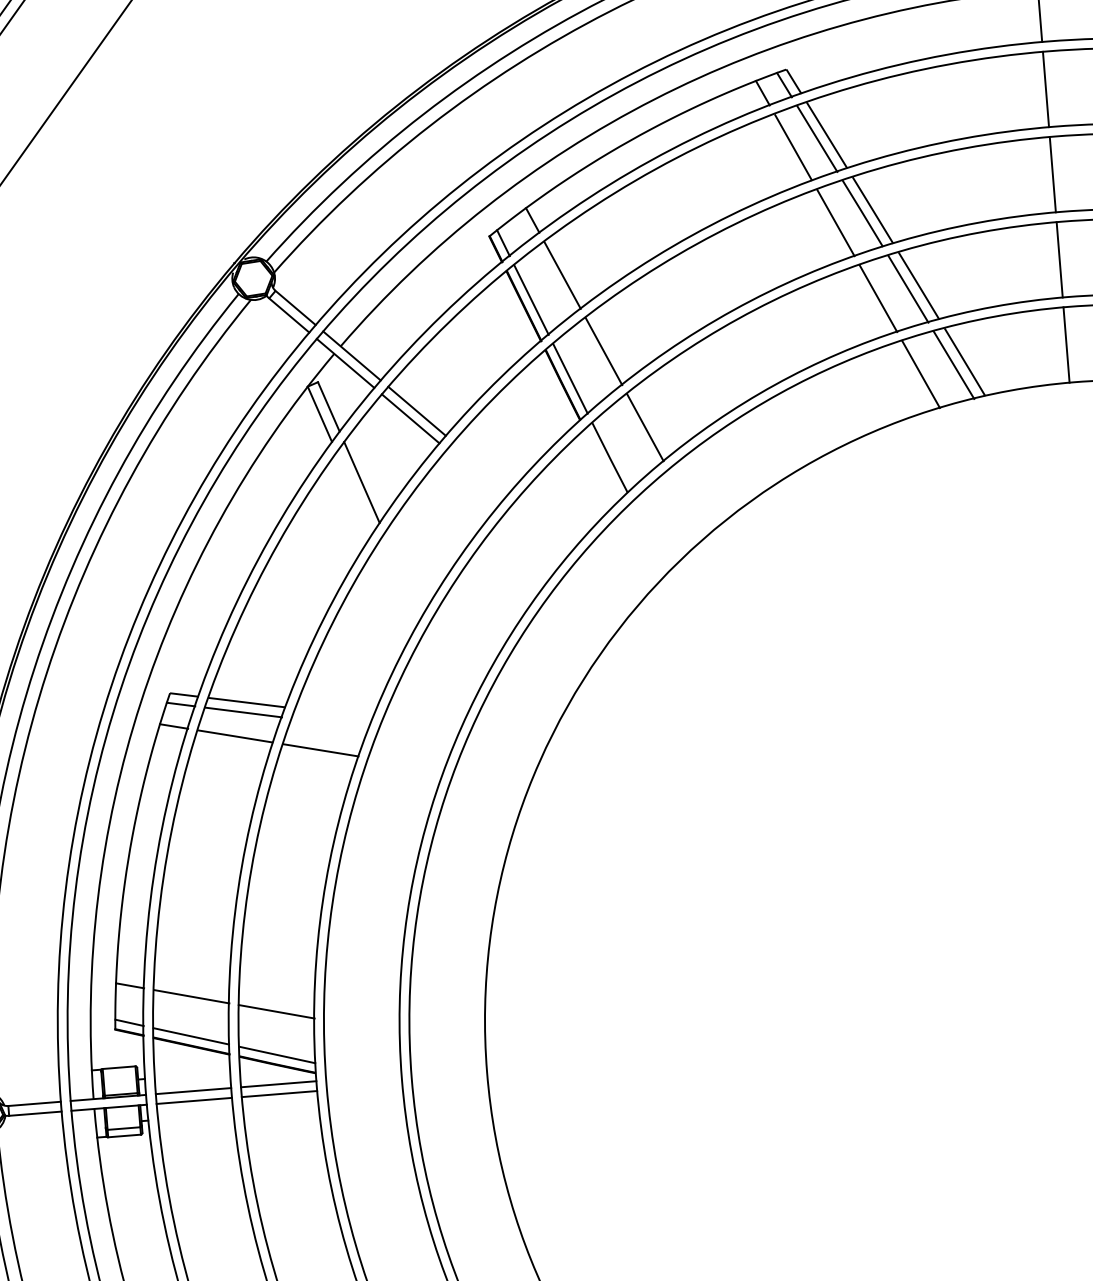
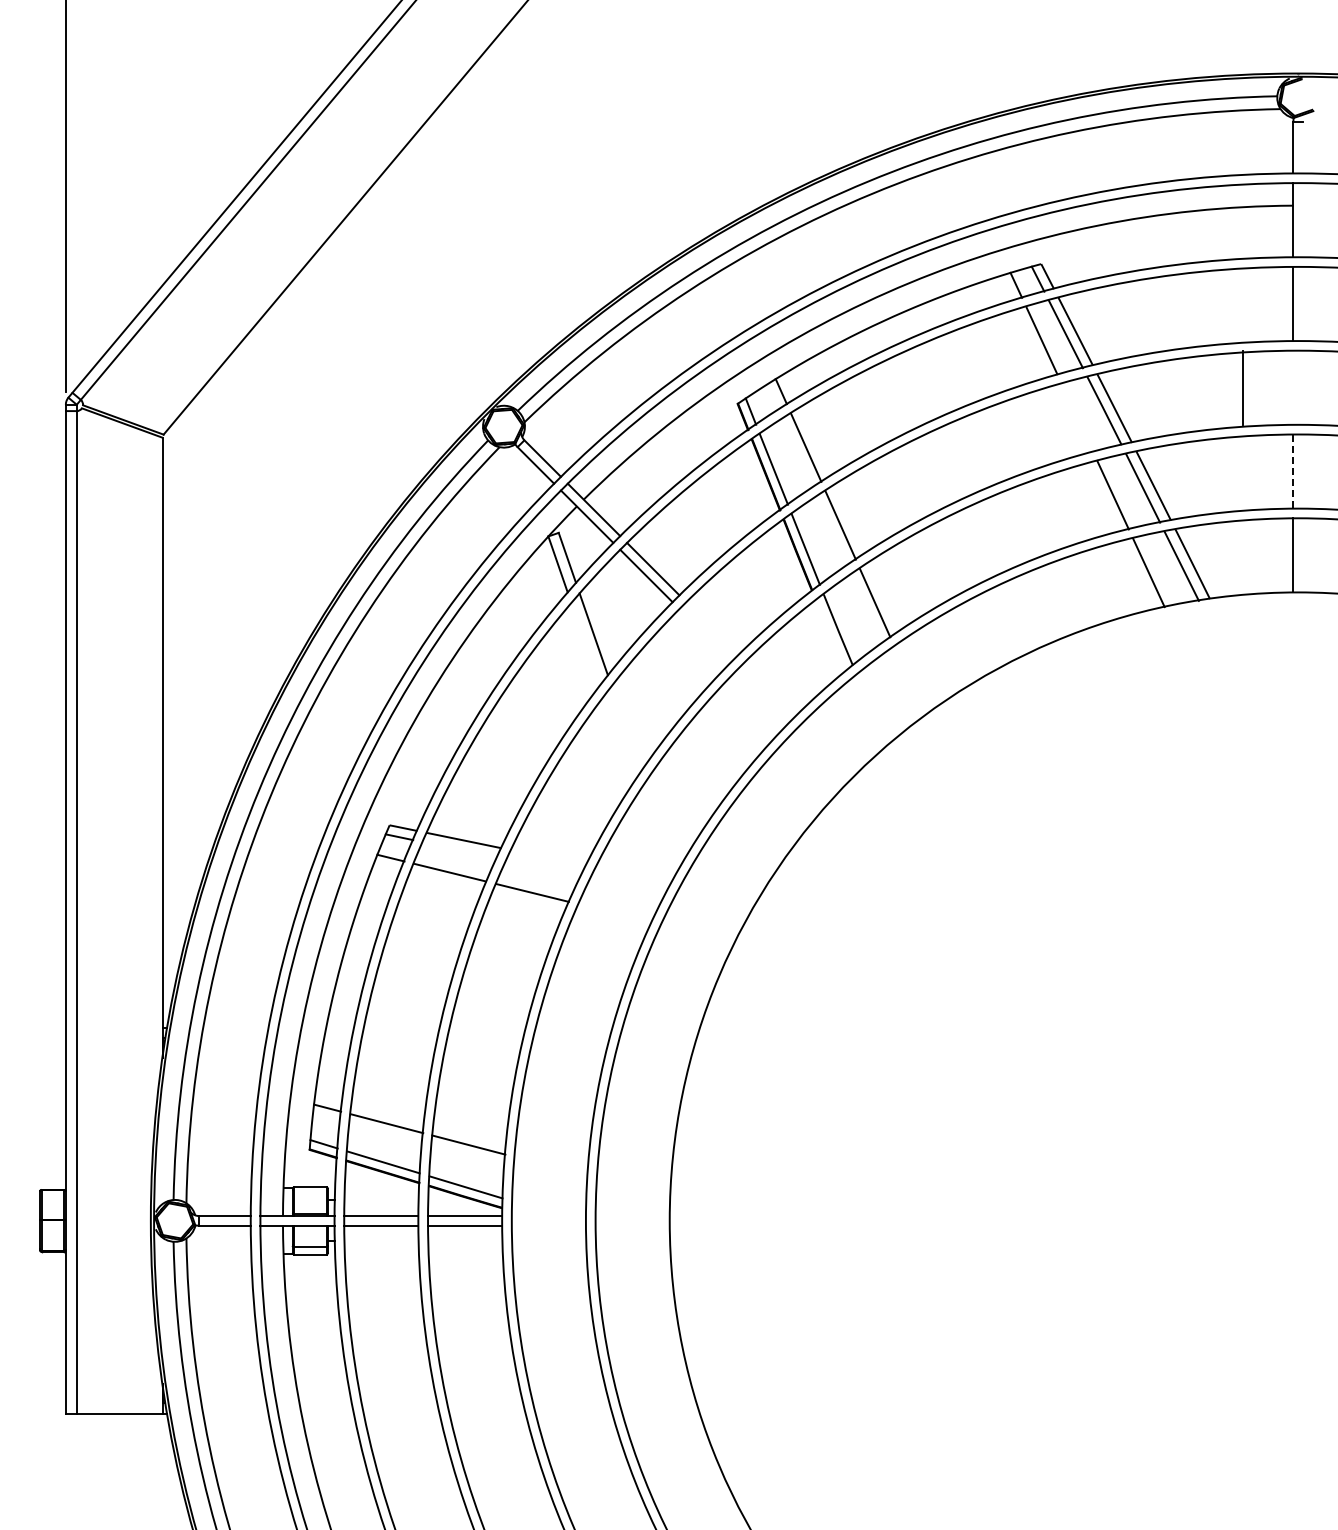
line: (1052, 174) -> (1243, 387), moved
line: (835, 222) -> (1077, 417), removed
line: (1059, 260) -> (1293, 472), solid -> dashed
line: (244, 712) -> (460, 849), removed

